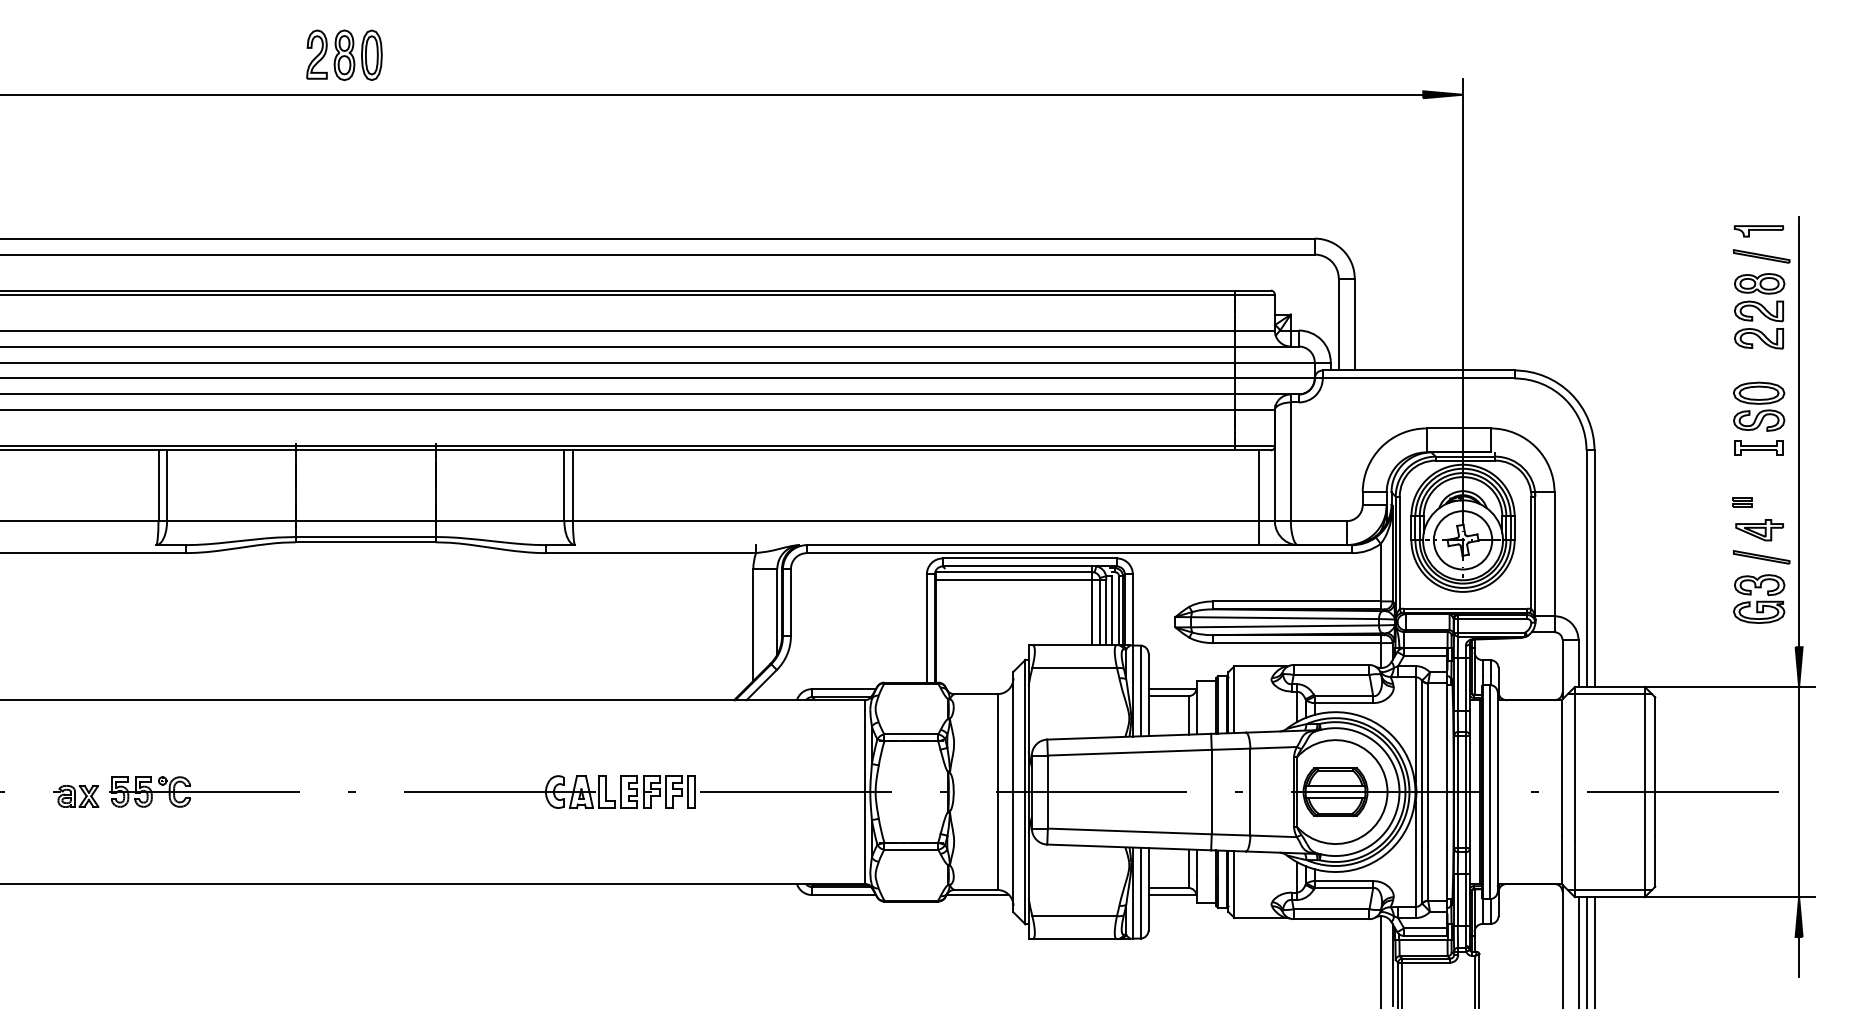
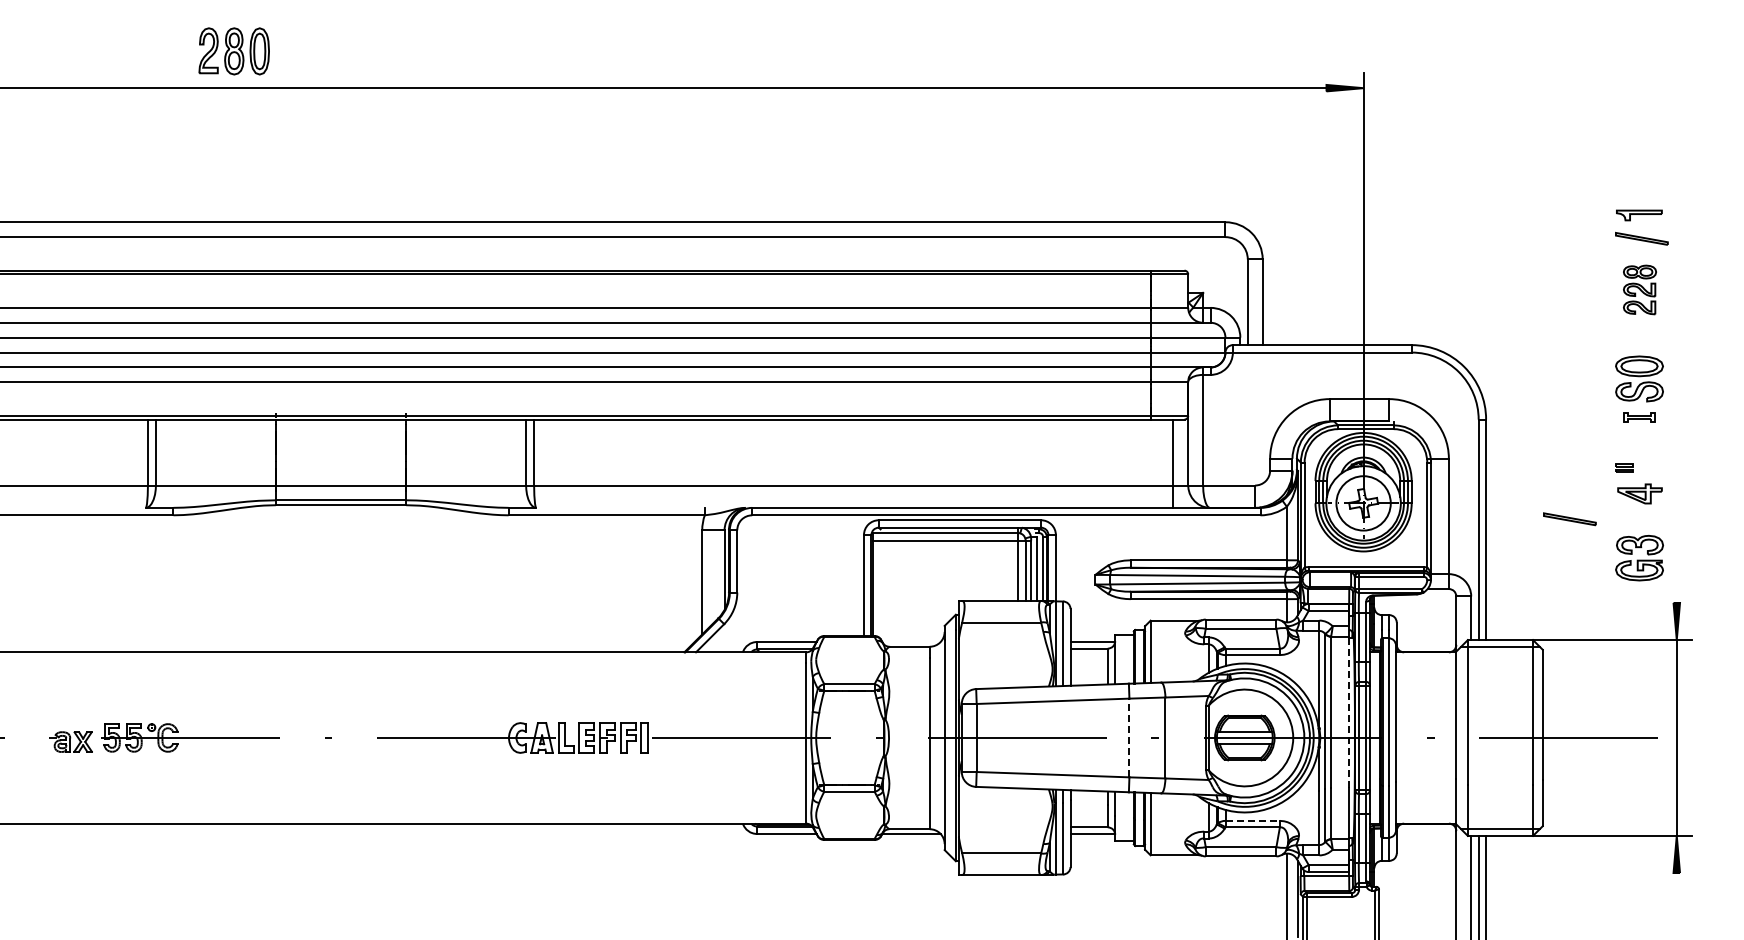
part: (343, 55) -> (233, 51), moved
part: (1759, 310) -> (1639, 289), size x0.7
line: (1798, 430) -> (1676, 401), removed
part: (1759, 448) -> (1639, 417), size x0.7
part: (1761, 557) -> (1569, 519), moved
line: (1447, 764) -> (1349, 712), solid -> dashed
line: (1211, 791) -> (1129, 737), solid -> dashed
line: (1344, 880) -> (1253, 820), solid -> dashed
line: (1798, 956) -> (1676, 891), removed

